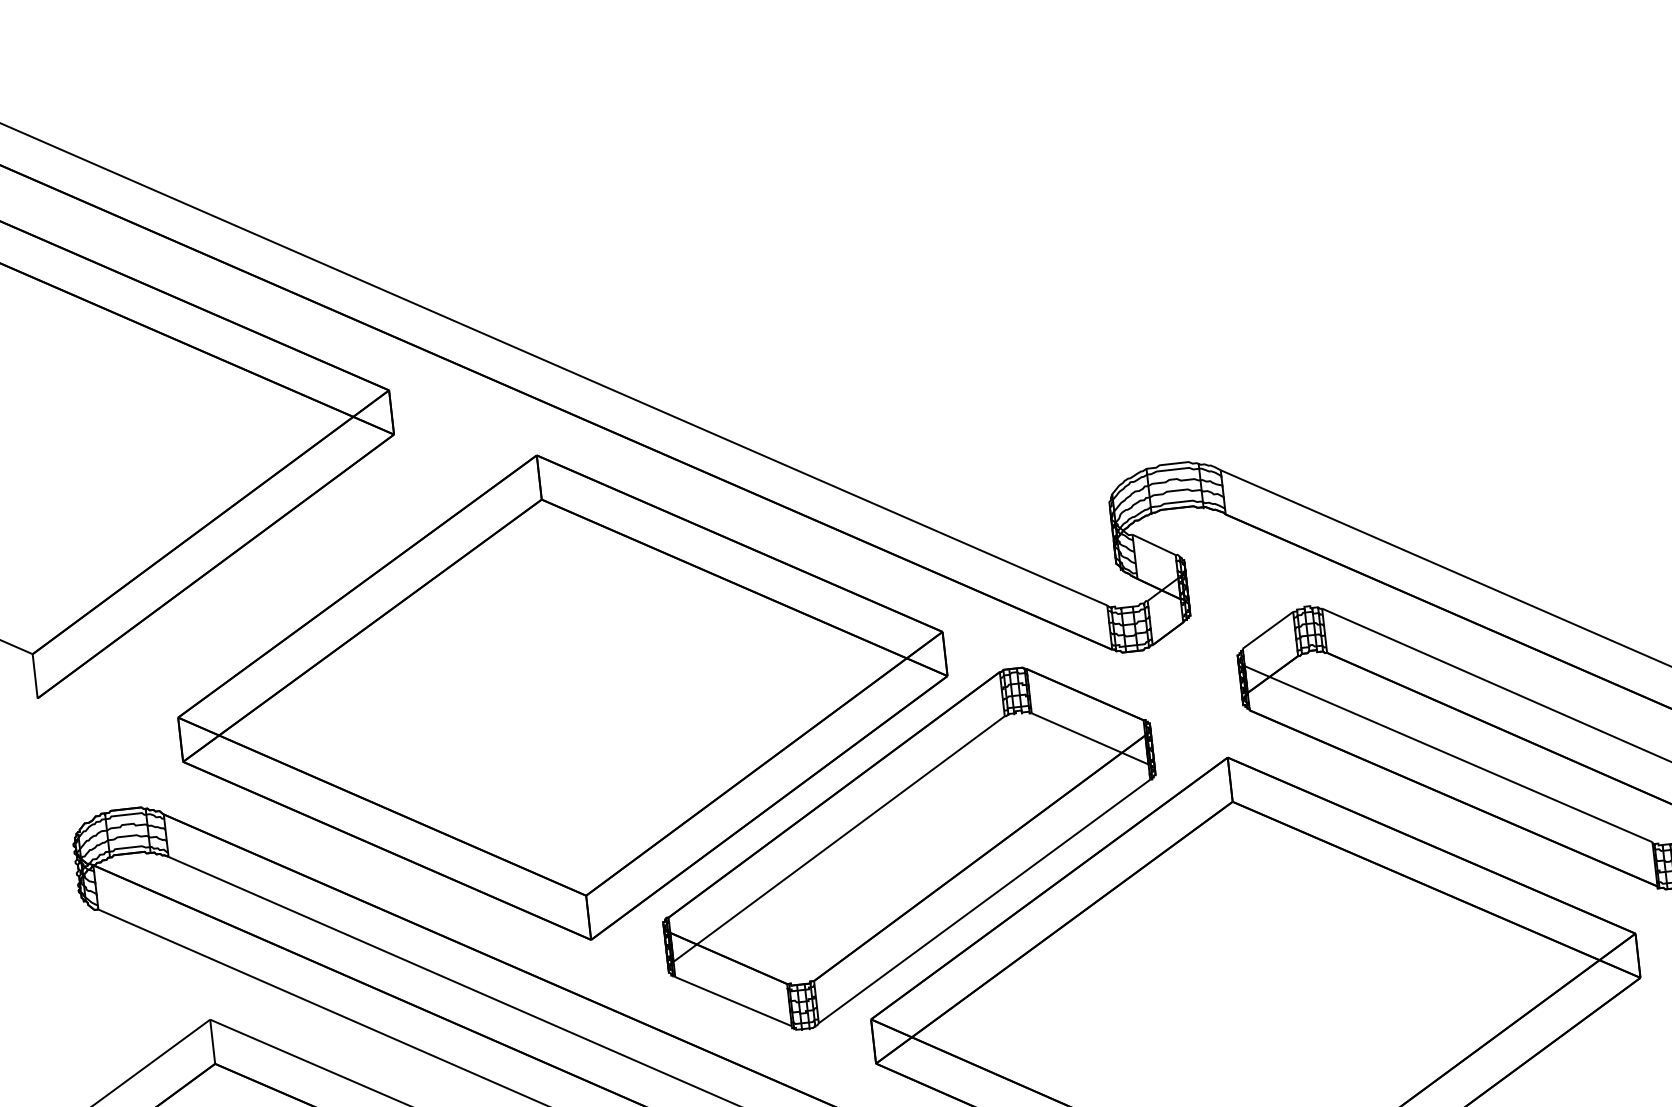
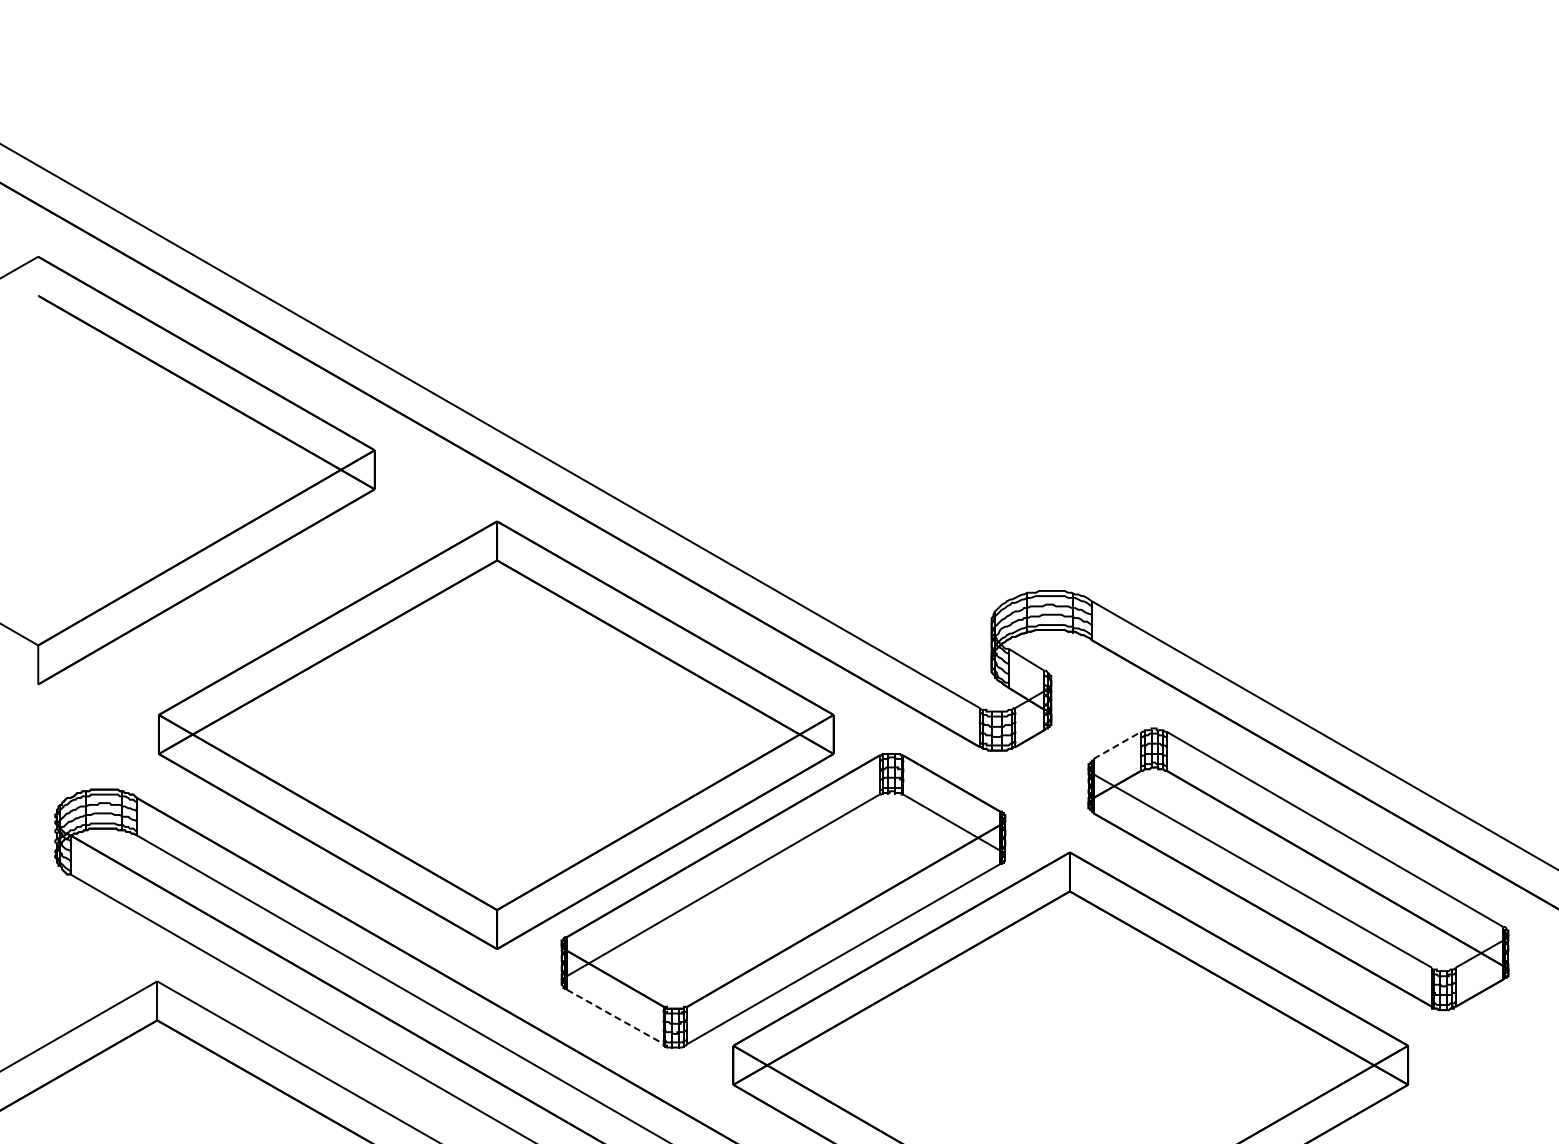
line: (1268, 630) -> (1117, 745), solid -> dashed
line: (733, 1001) -> (615, 1016), solid -> dashed

